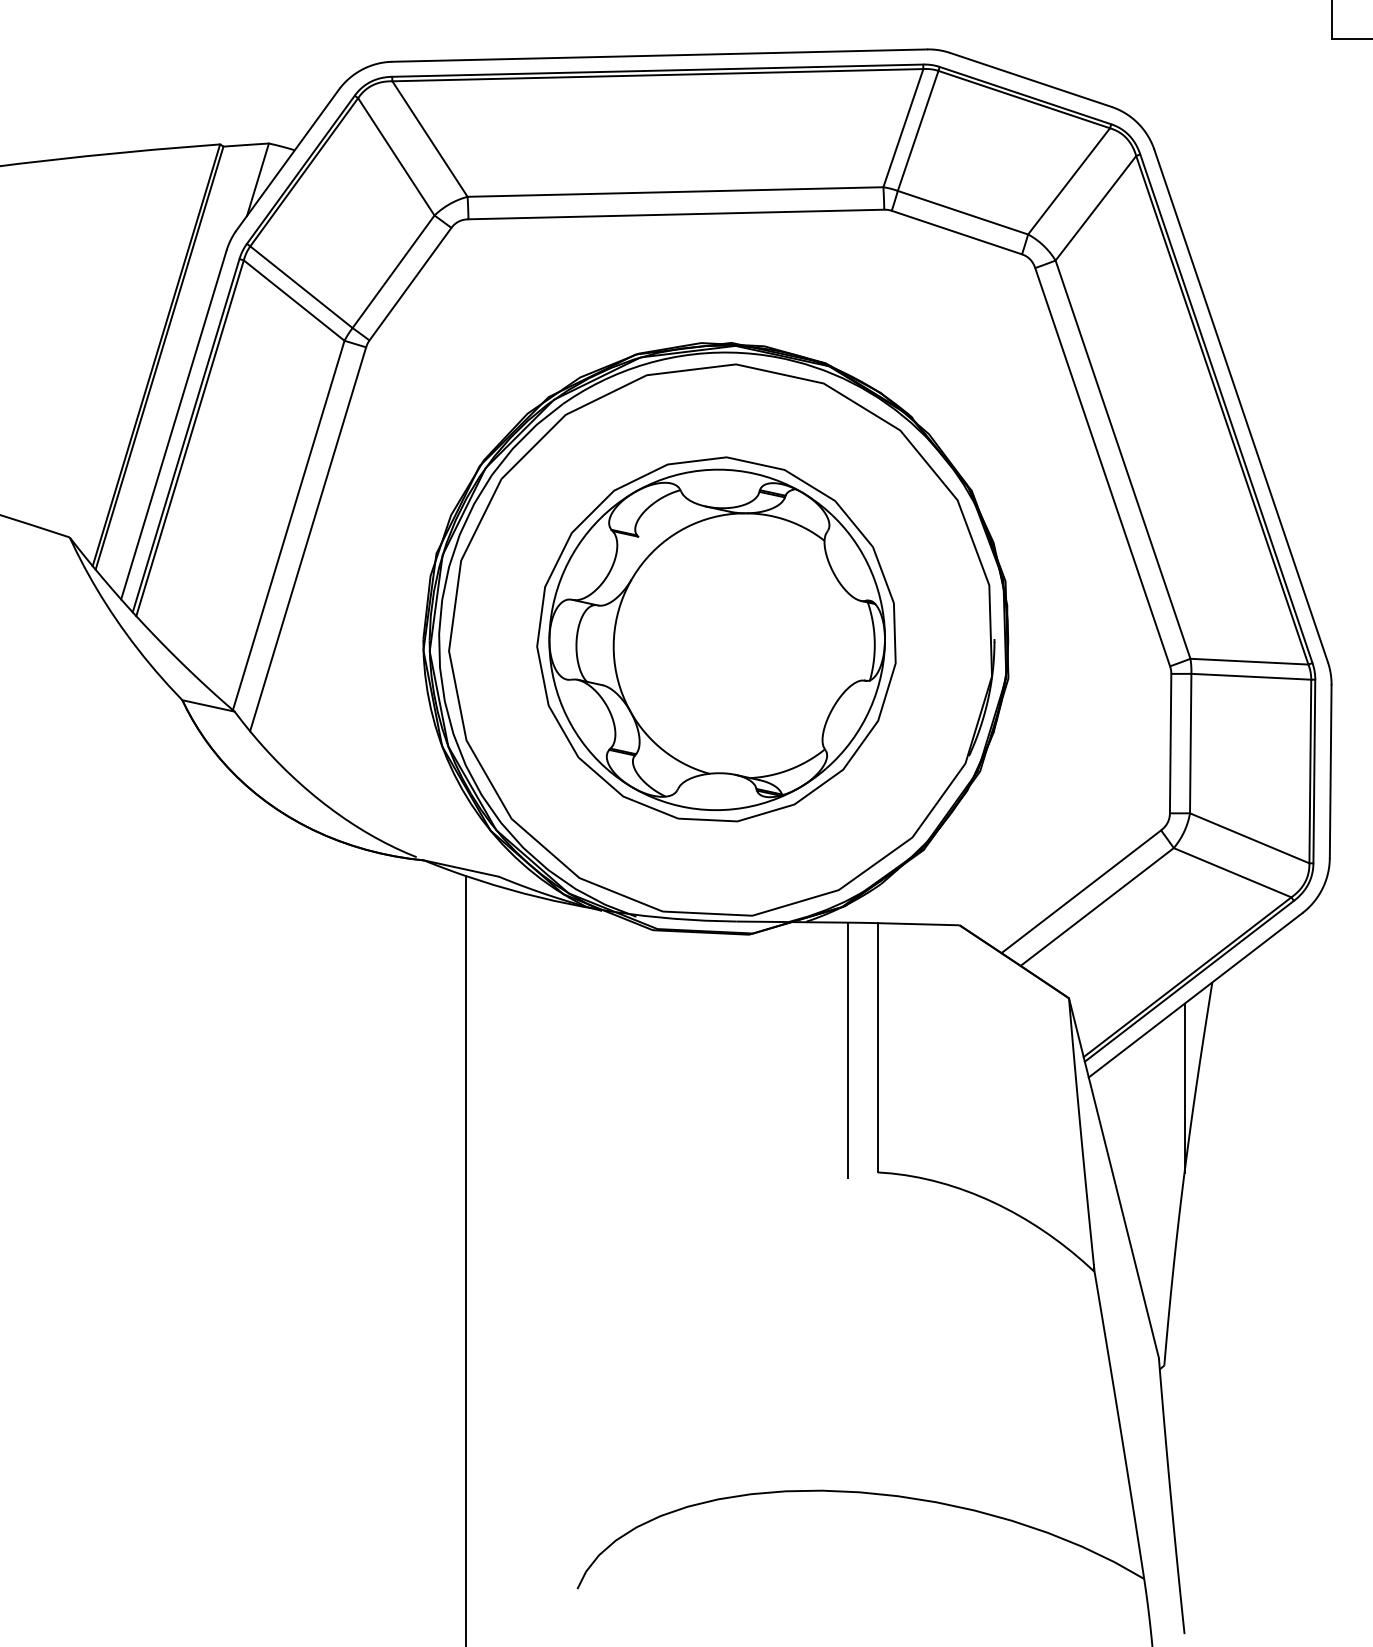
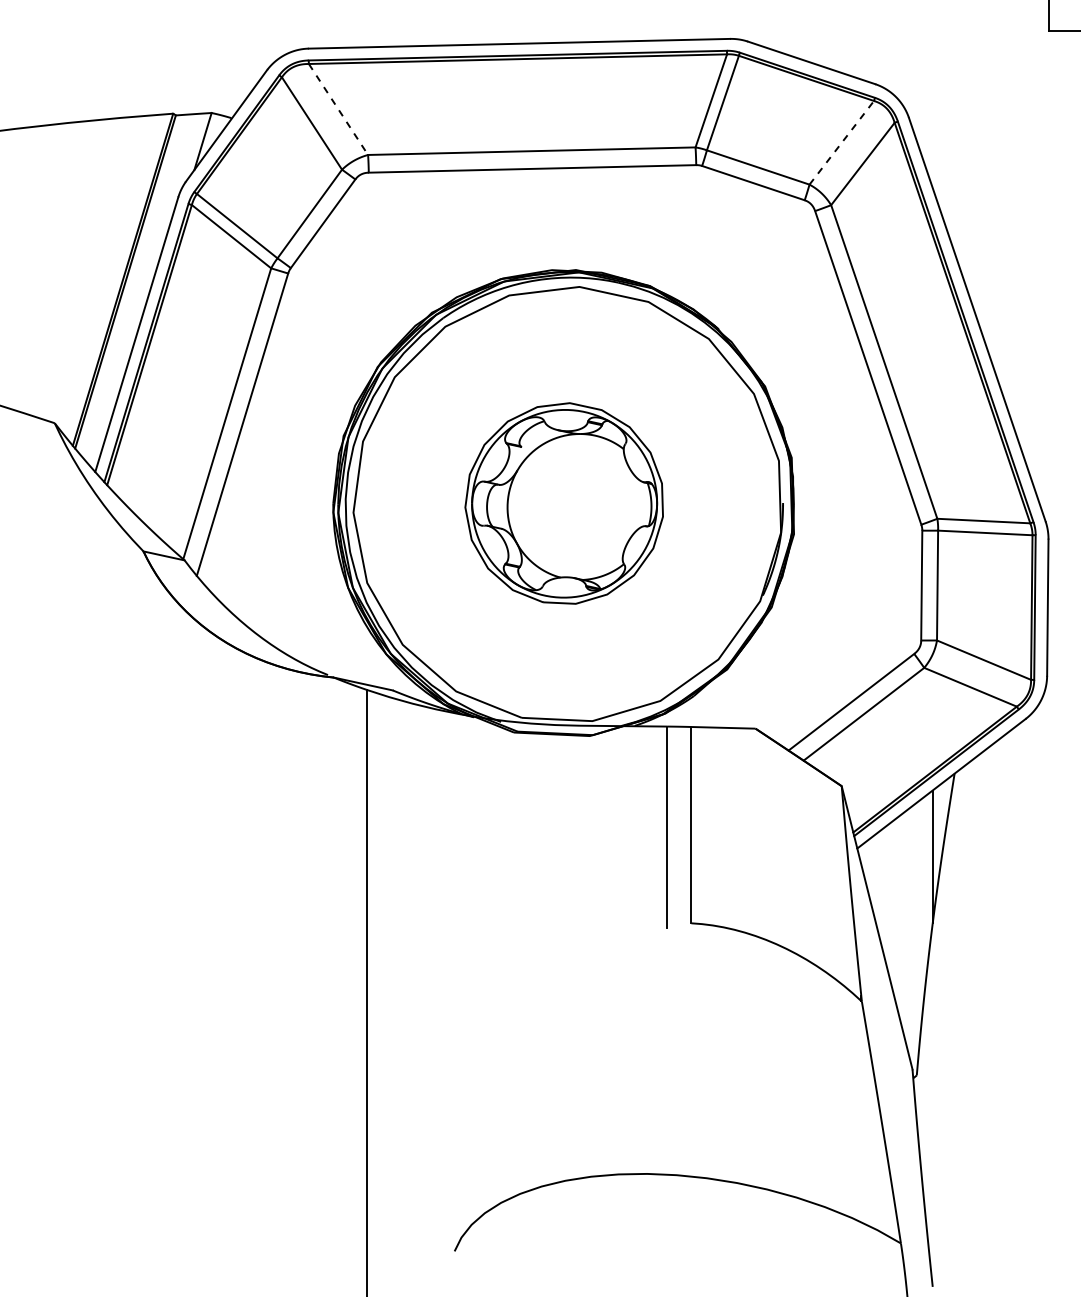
line: (430, 139) -> (338, 109), solid -> dashed
line: (1068, 180) -> (841, 142), solid -> dashed
part: (716, 639) -> (564, 503), size x0.7

